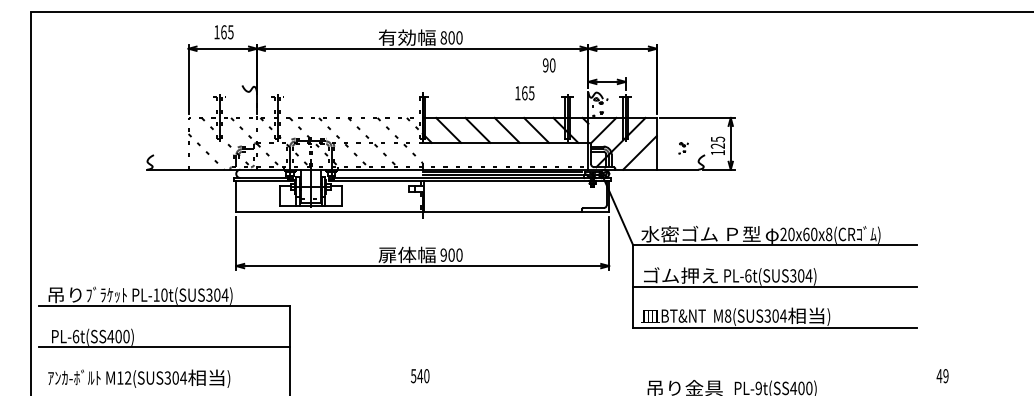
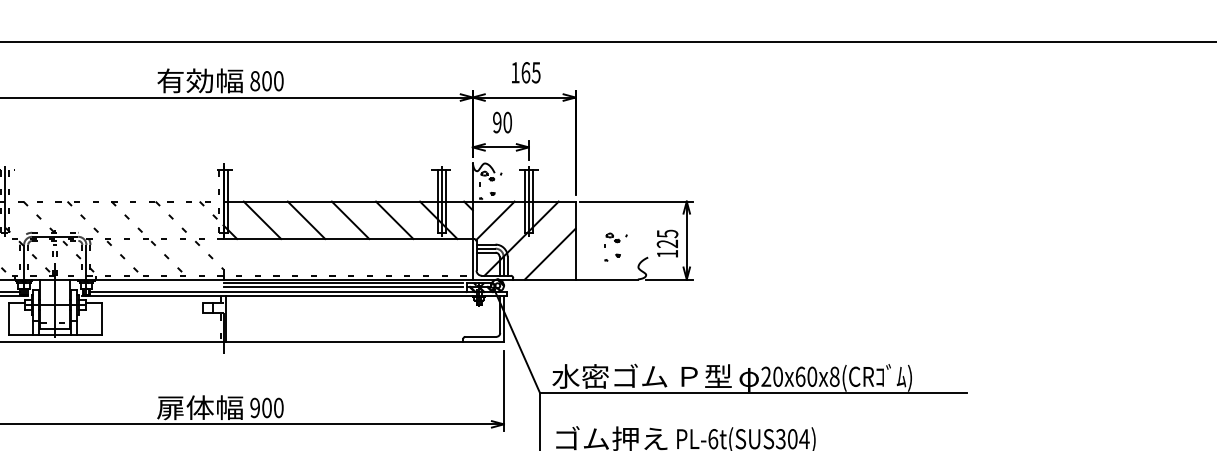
text: (549, 65) -> (502, 122), moved
text: (524, 93) -> (525, 73), moved
part: (683, 148) -> (615, 247), size x1.67

